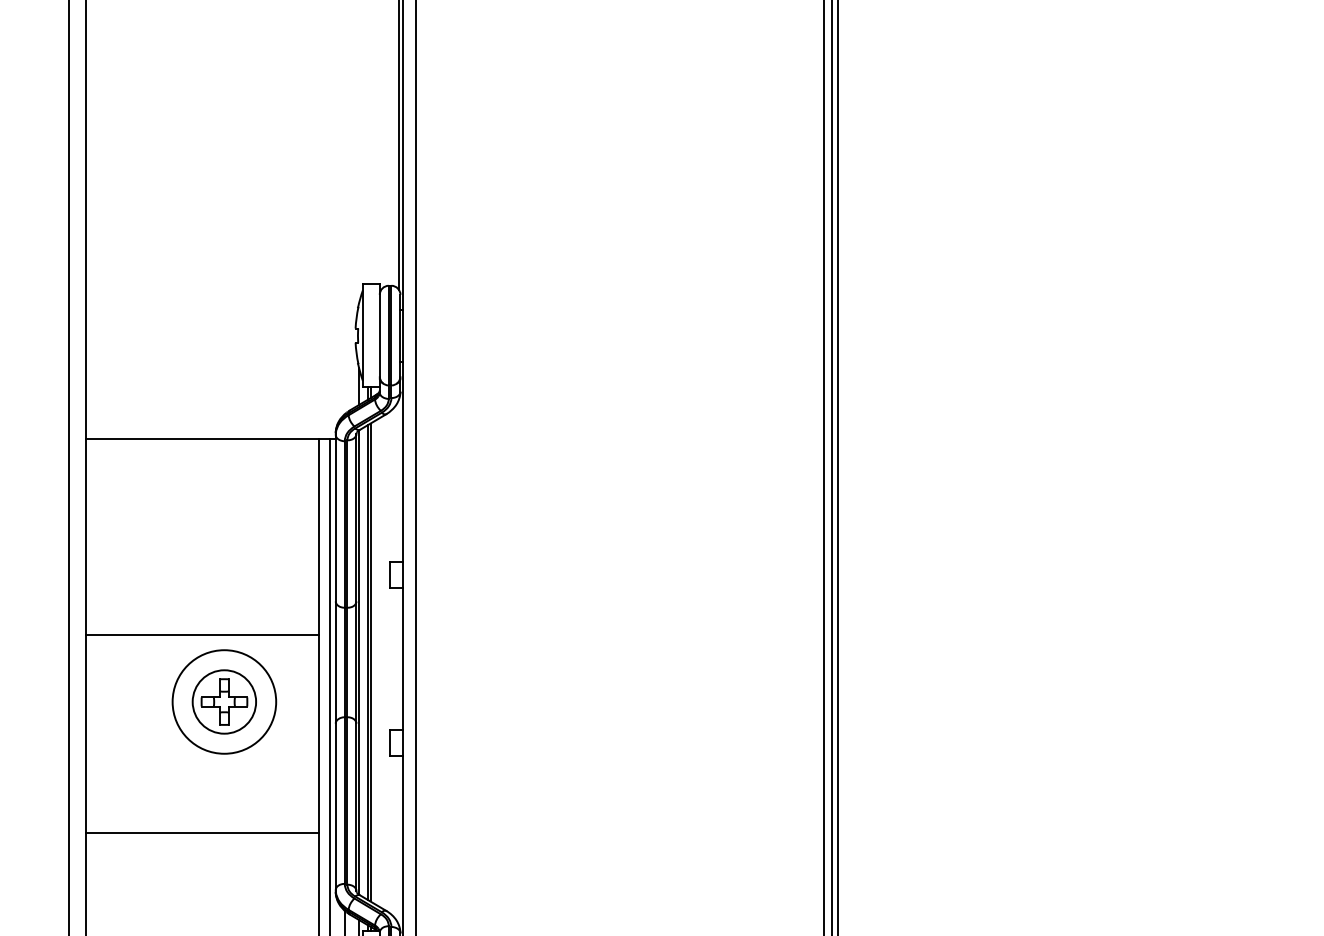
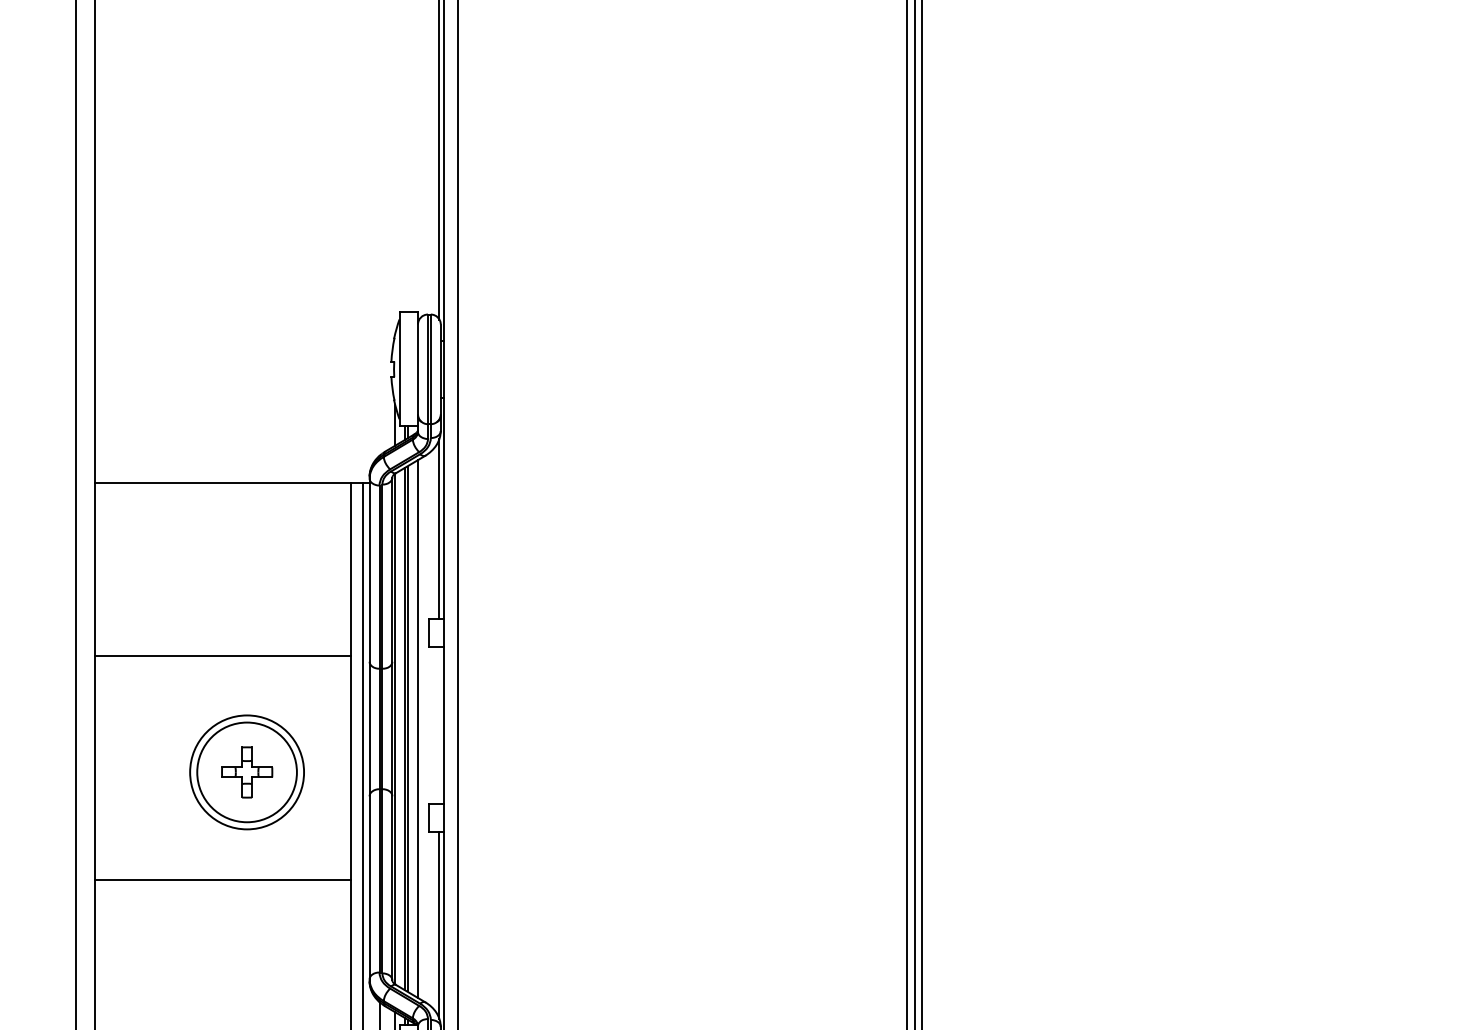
line: (399, 480) -> (439, 528), added
line: (202, 635) -> (222, 656), moved
line: (380, 662) -> (418, 729), added
circle: (223, 702) -> (246, 772), size x1.43
line: (202, 832) -> (222, 880), moved
line: (399, 841) -> (439, 925), added

